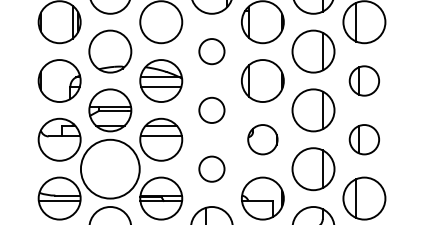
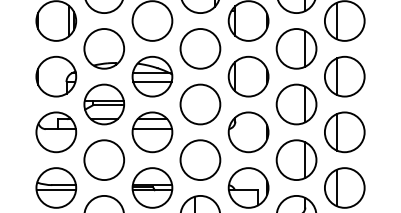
circle: (211, 51) -> (200, 48), size x1.67
part: (364, 80) -> (344, 76), size x1.43
circle: (211, 110) -> (200, 104), size x1.67
part: (262, 139) -> (248, 132), size x1.43
part: (364, 139) -> (344, 132), size x1.43
circle: (110, 169) -> (104, 160), size x0.71
circle: (211, 169) -> (200, 160), size x1.67

